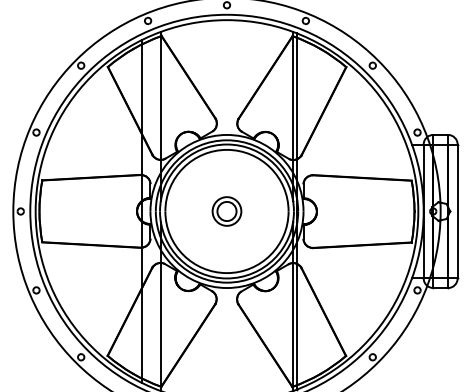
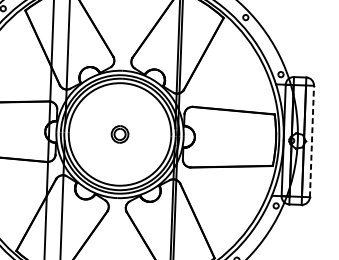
part: (226, 211) -> (119, 134), size x0.7
line: (457, 211) -> (311, 141), solid -> dashed

